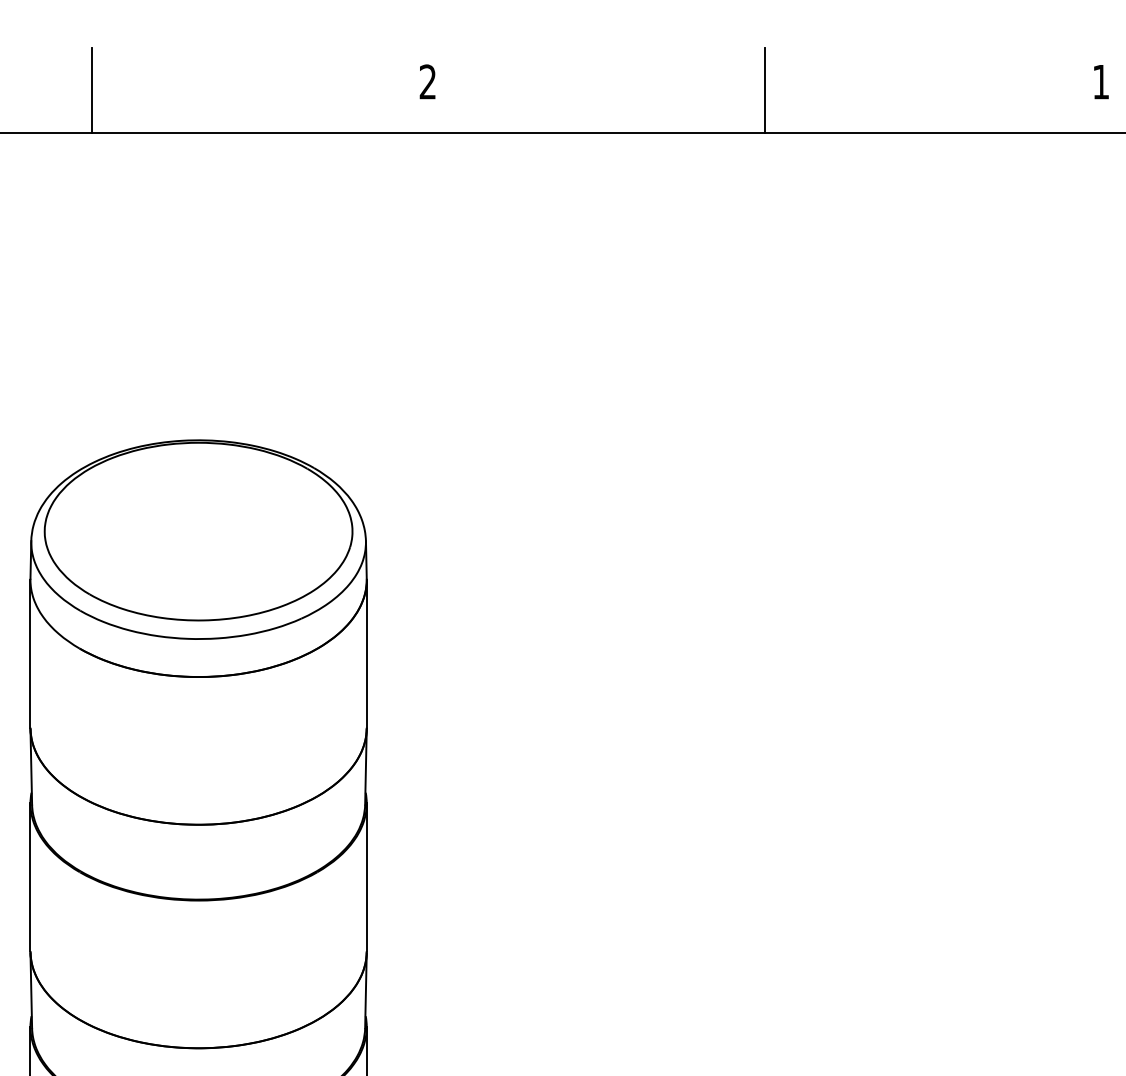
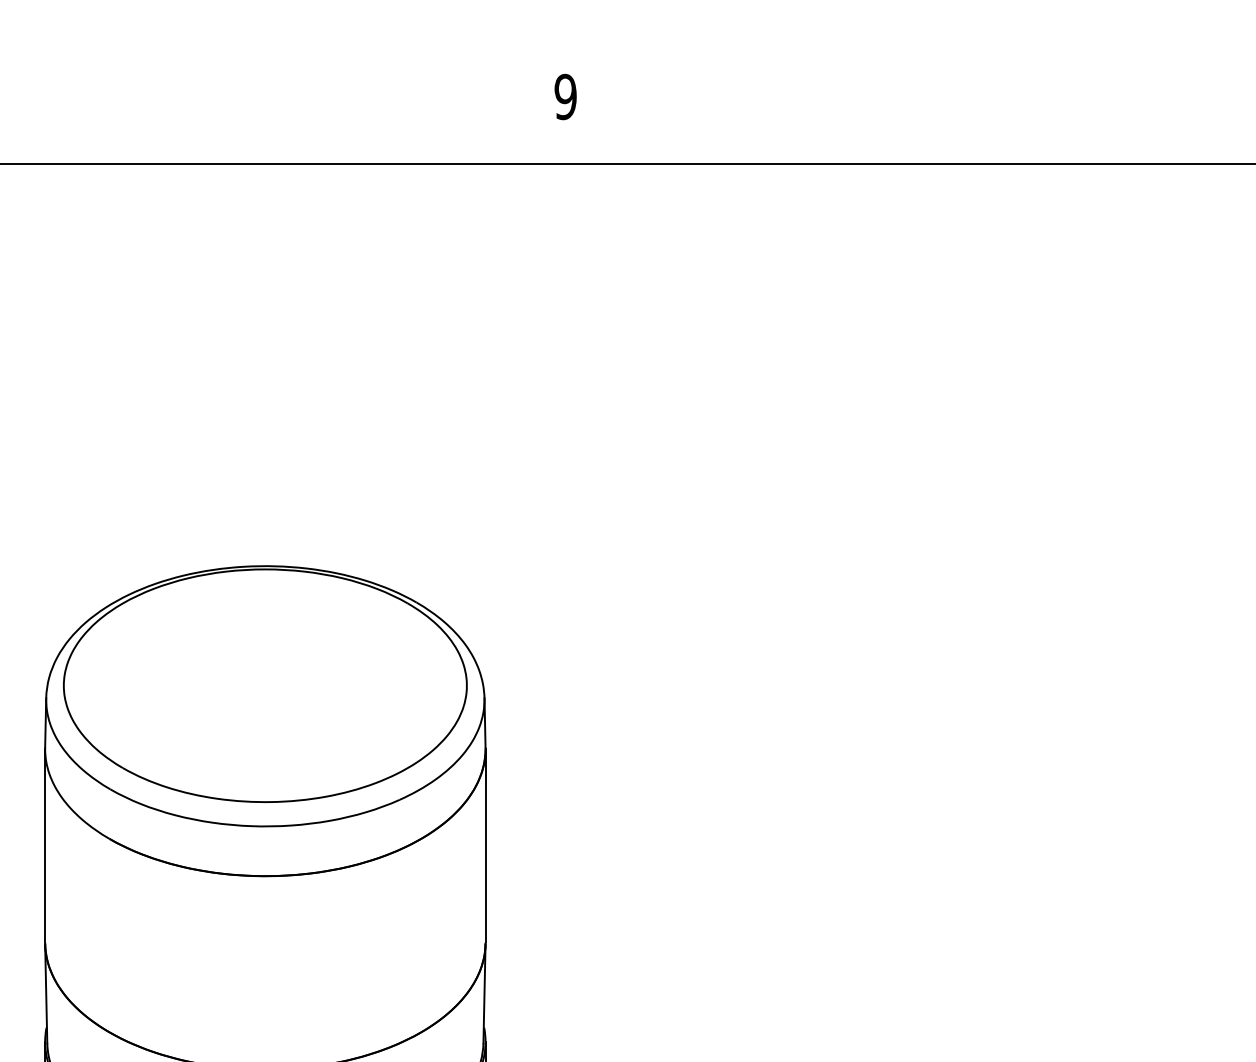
text: (427, 81) -> (565, 96), 2 -> 9
line: (91, 90) -> (125, 108), removed
line: (764, 90) -> (1006, 108), removed

